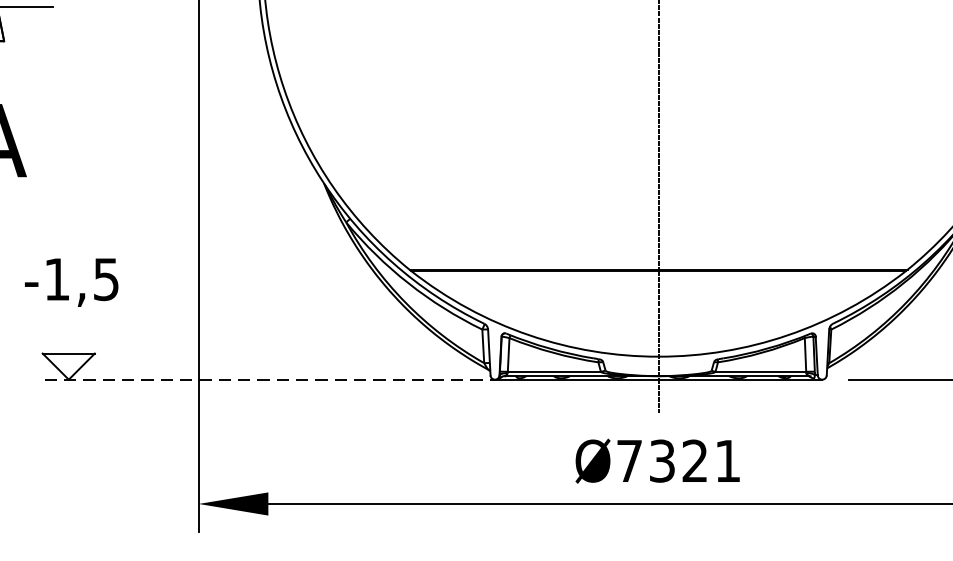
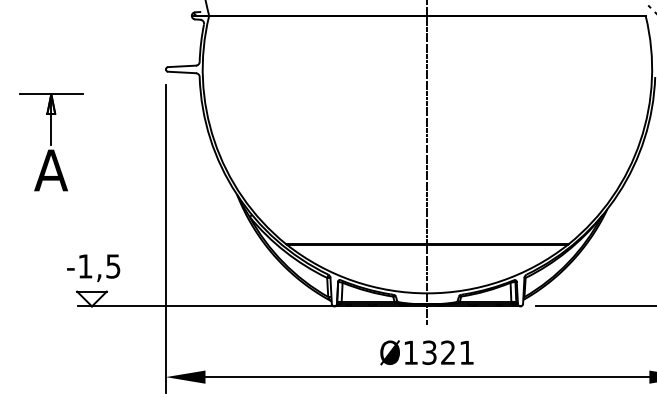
text: (71, 281) -> (93, 267), moved
line: (270, 379) -> (206, 306), dashed -> solid
text: (628, 460) -> (410, 352), Ø7321 -> Ø1321

